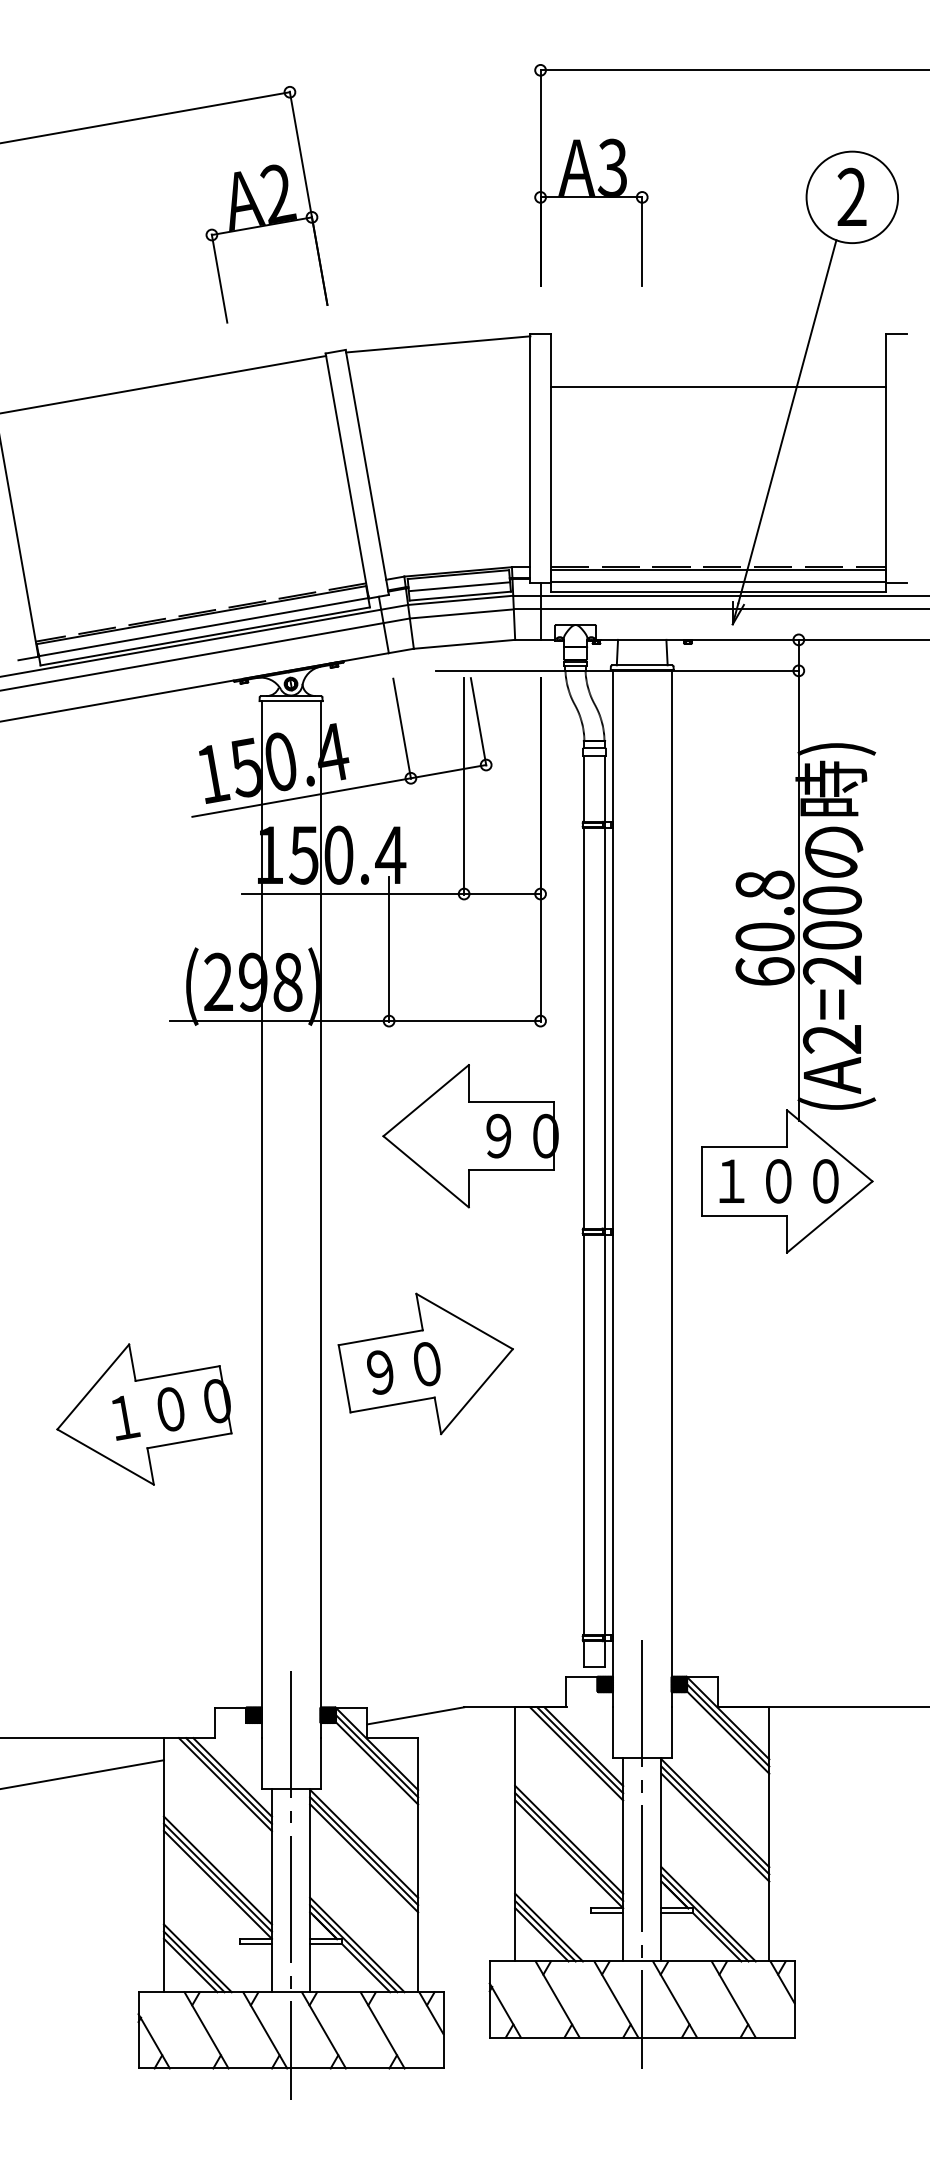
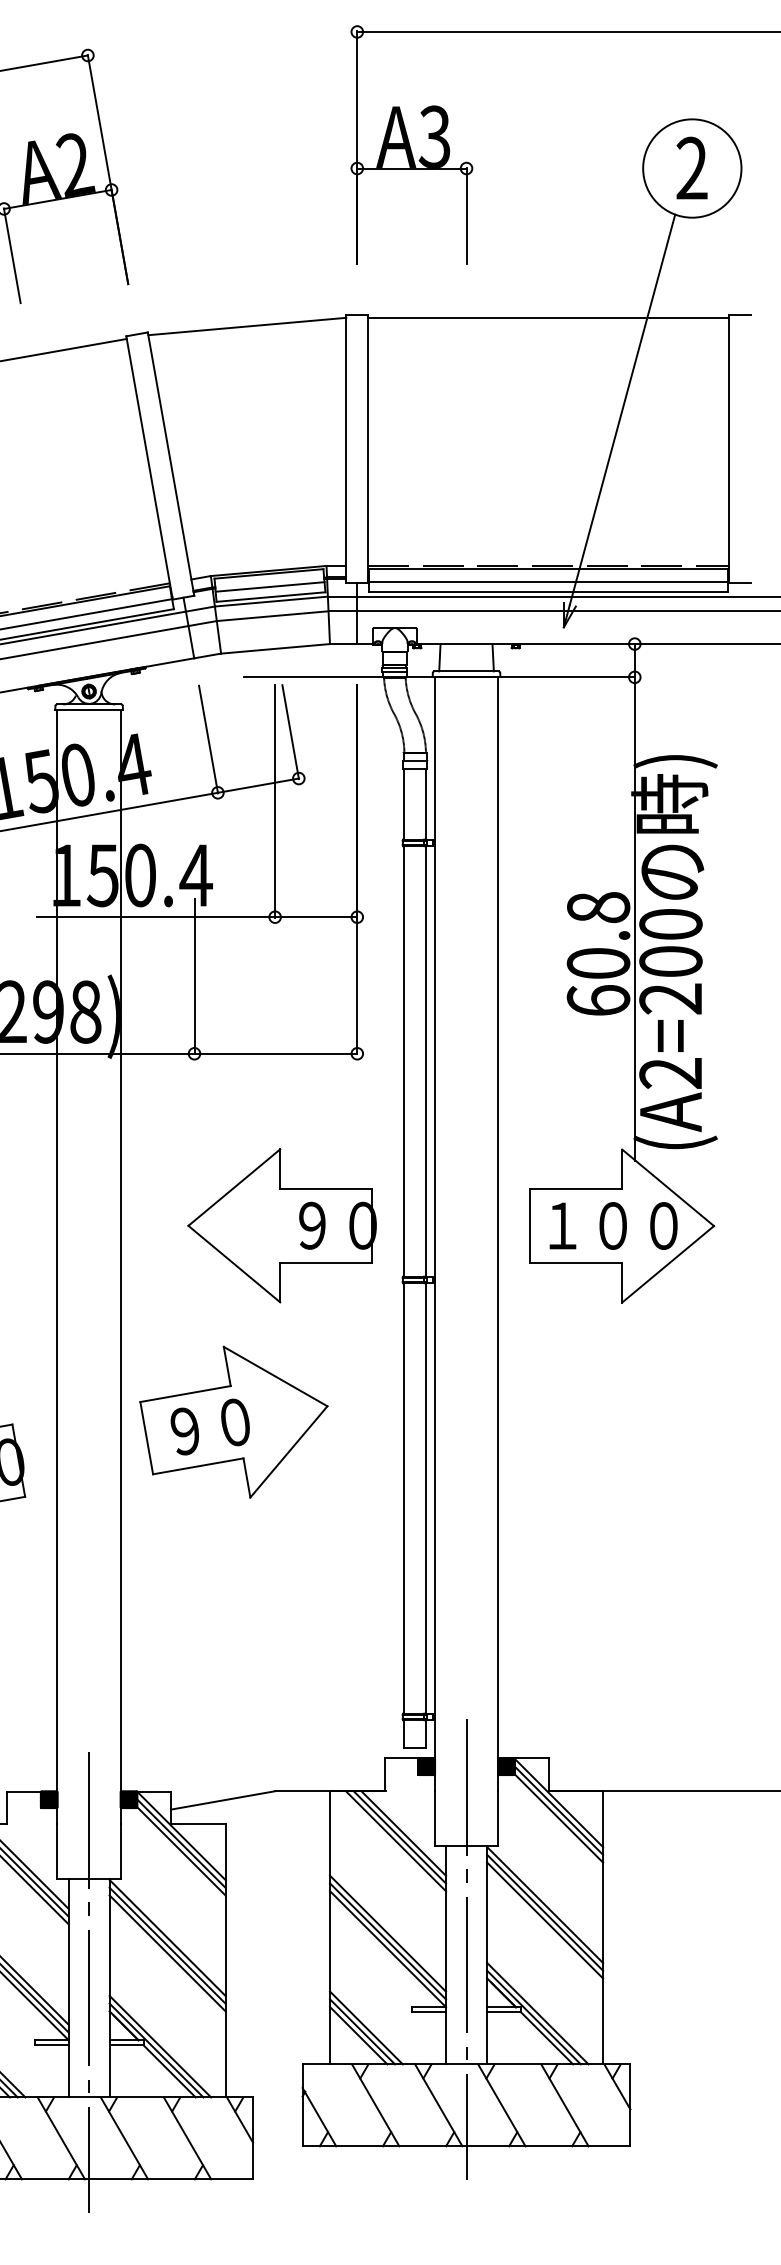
line: (718, 387) -> (548, 318), moved
part: (470, 1136) -> (281, 1226), moved

